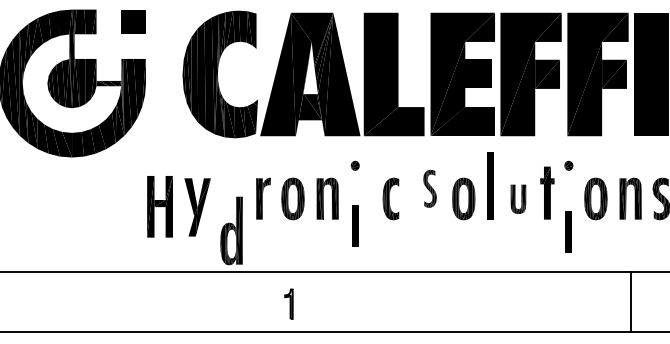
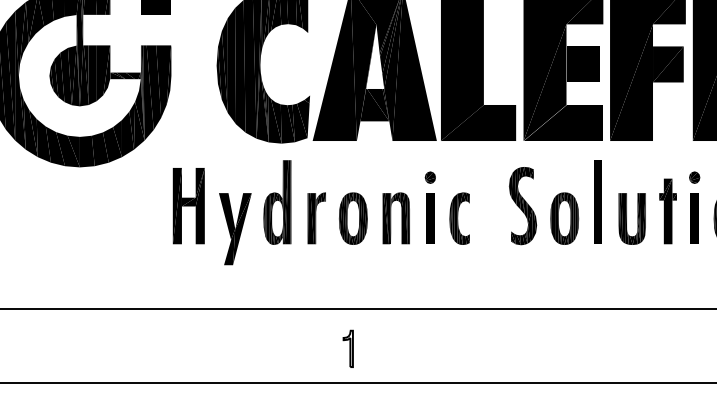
part: (429, 188) -> (522, 205), size x1.67
part: (390, 198) -> (459, 218), moved
part: (518, 199) -> (632, 219), size x1.43
part: (159, 206) -> (188, 205), moved
part: (355, 225) -> (430, 218), moved
part: (231, 230) -> (277, 202), moved
part: (568, 231) -> (694, 218), moved

